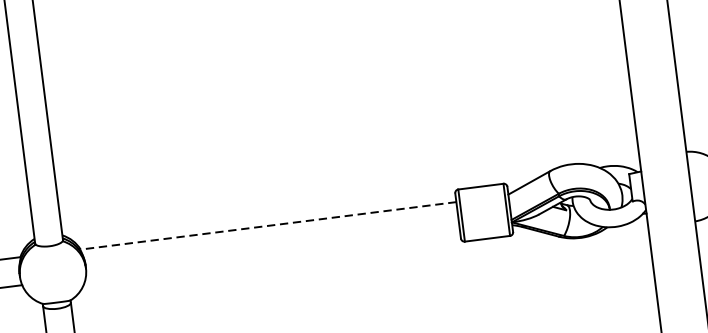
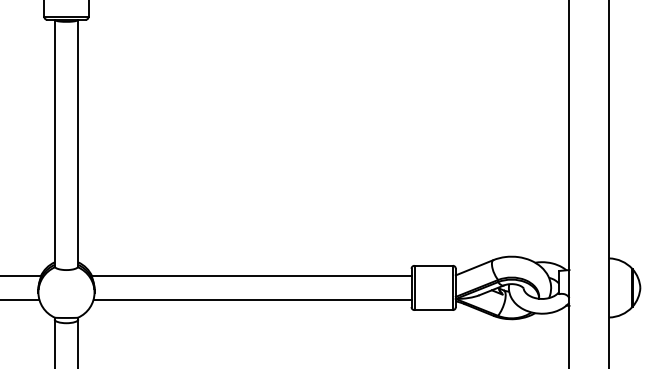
line: (268, 226) -> (251, 276), dashed -> solid
line: (272, 253) -> (252, 299), added

